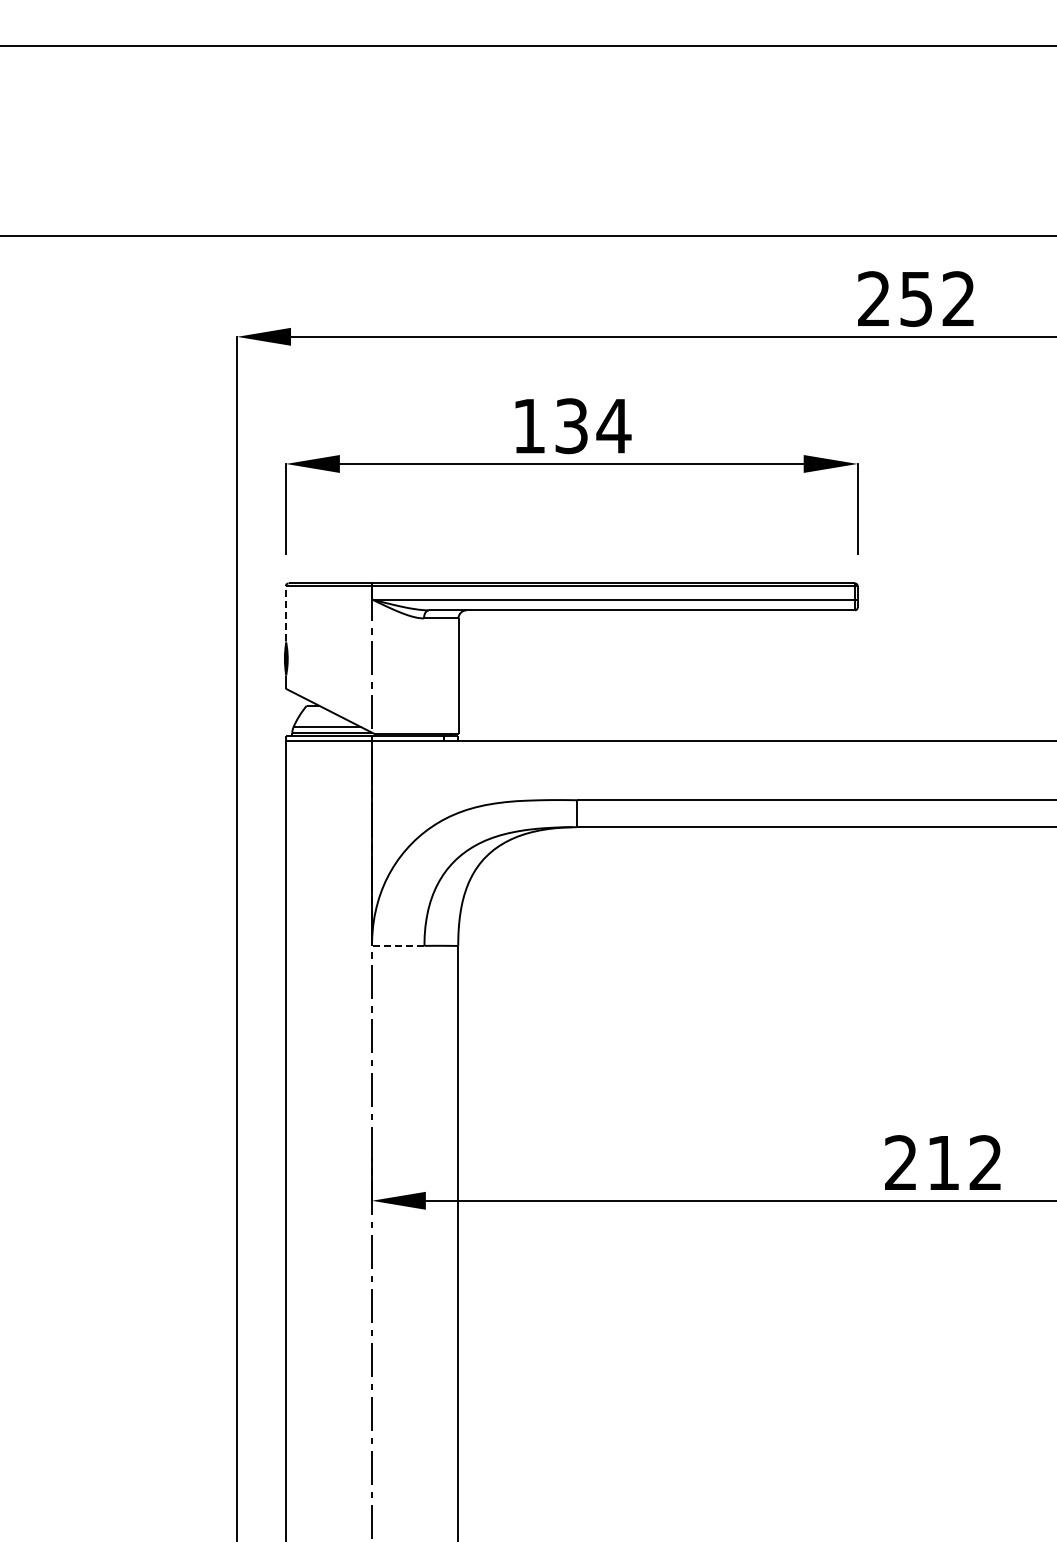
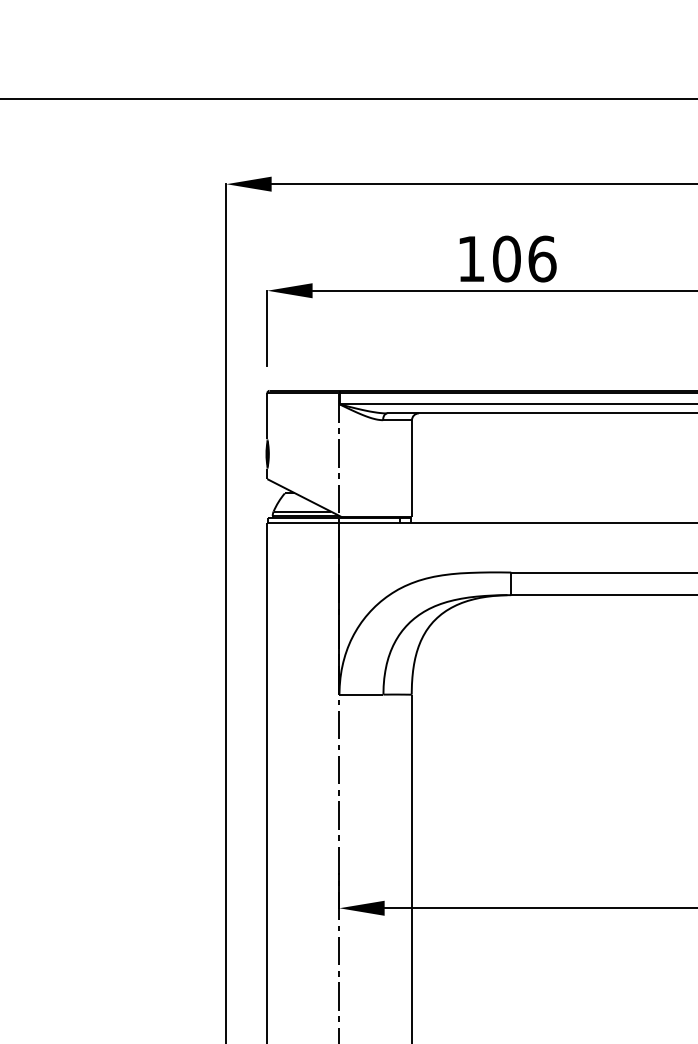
text: (593, 426) -> (525, 259), 134 -> 106
line: (285, 613) -> (267, 416), dashed -> solid
line: (397, 945) -> (360, 694), dashed -> solid

